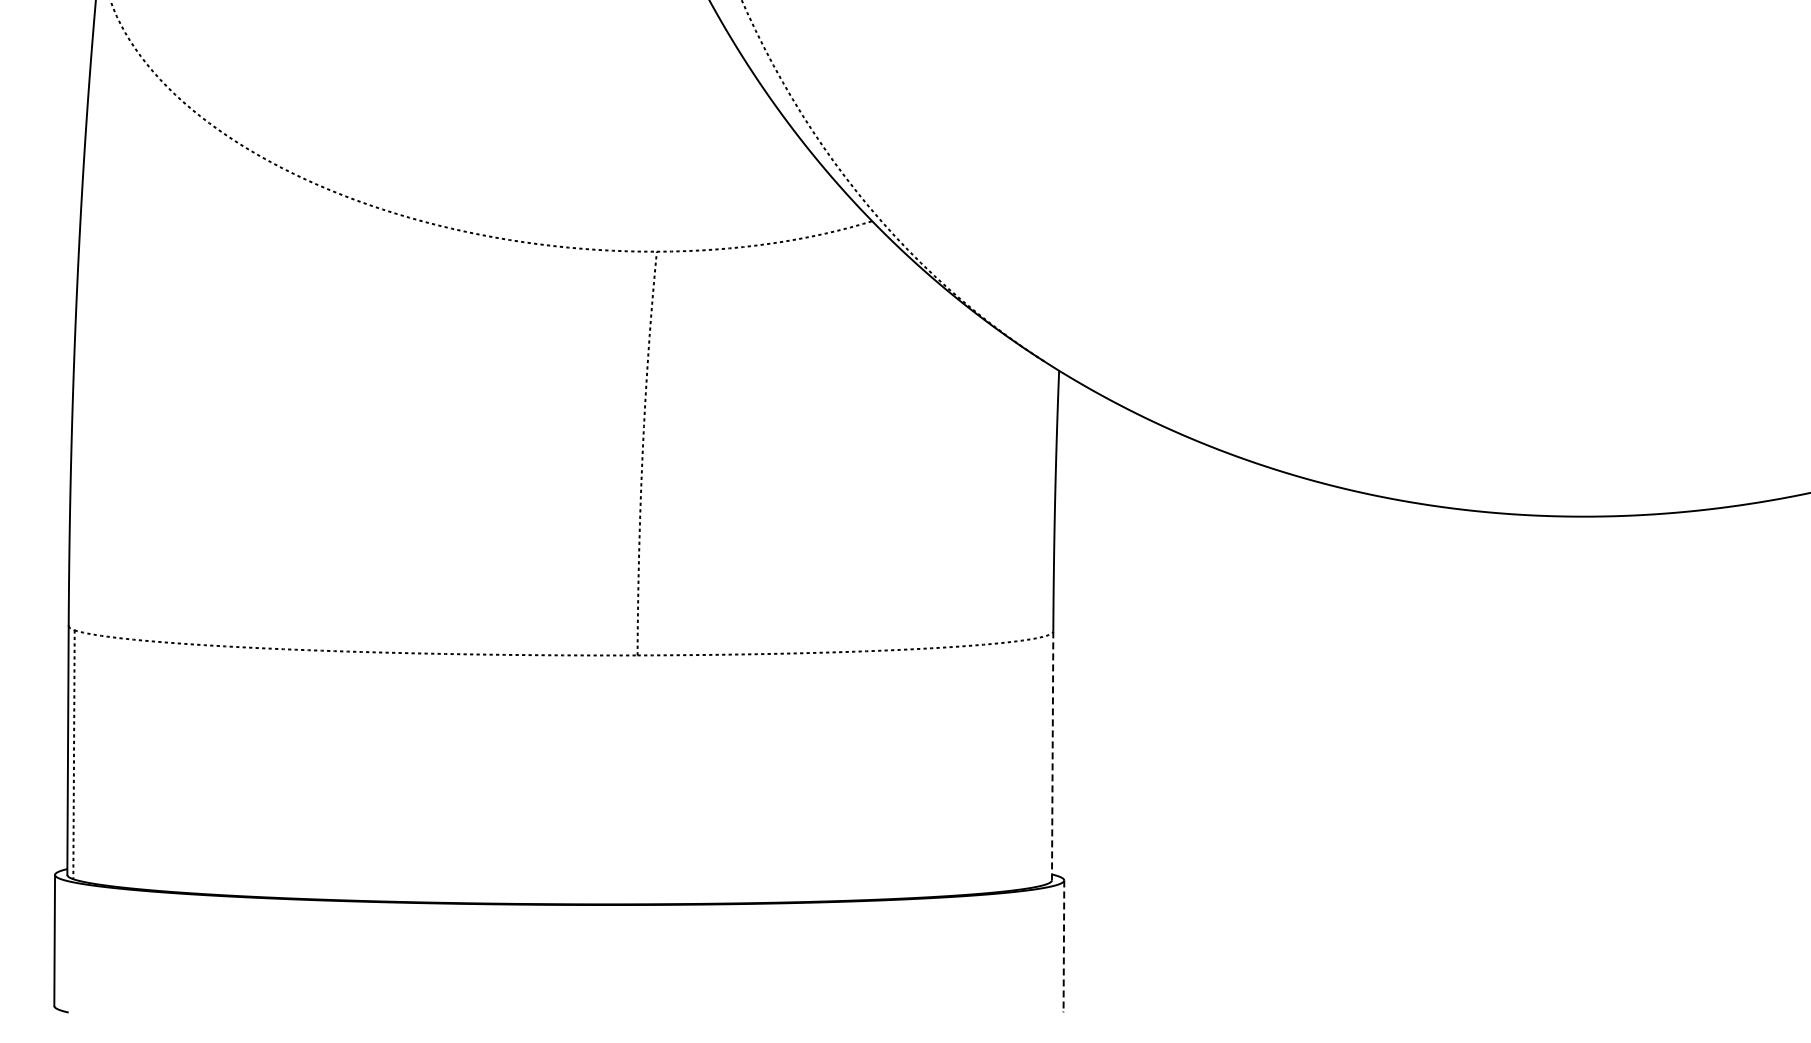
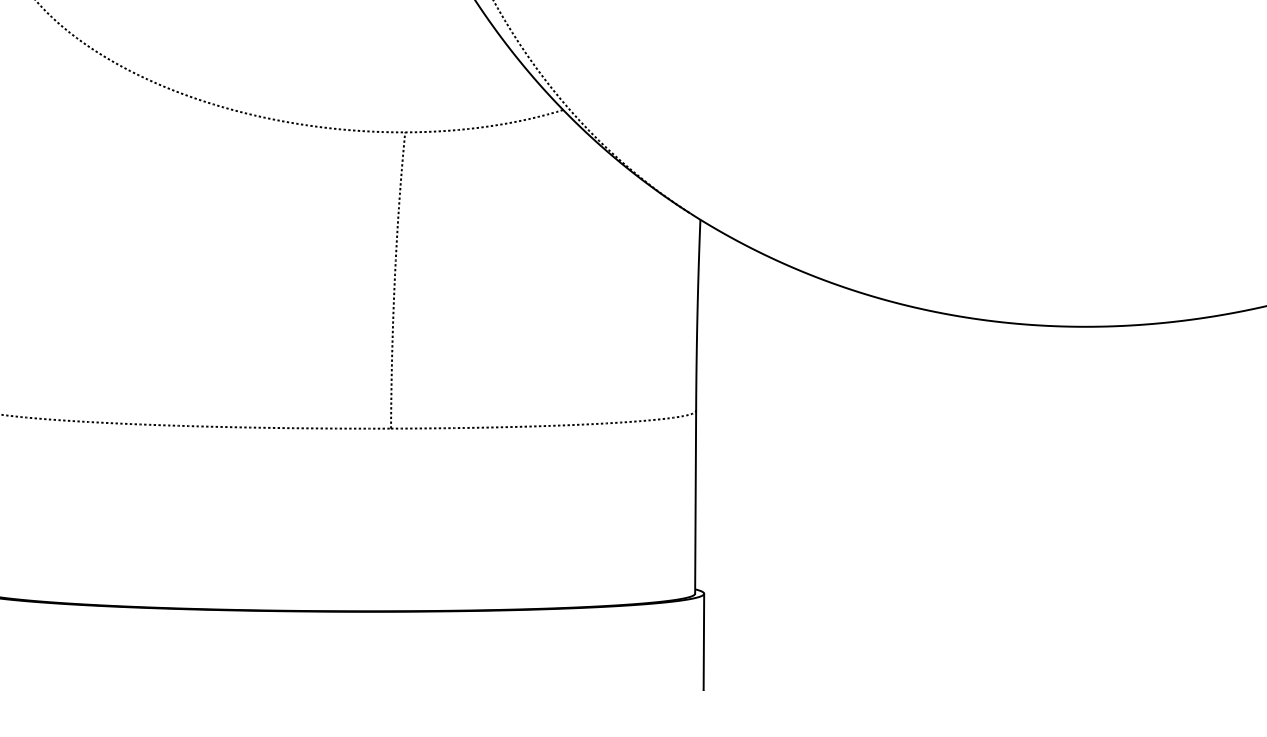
line: (1052, 755) -> (695, 502), dashed -> solid
line: (1063, 946) -> (703, 642), dashed -> solid

